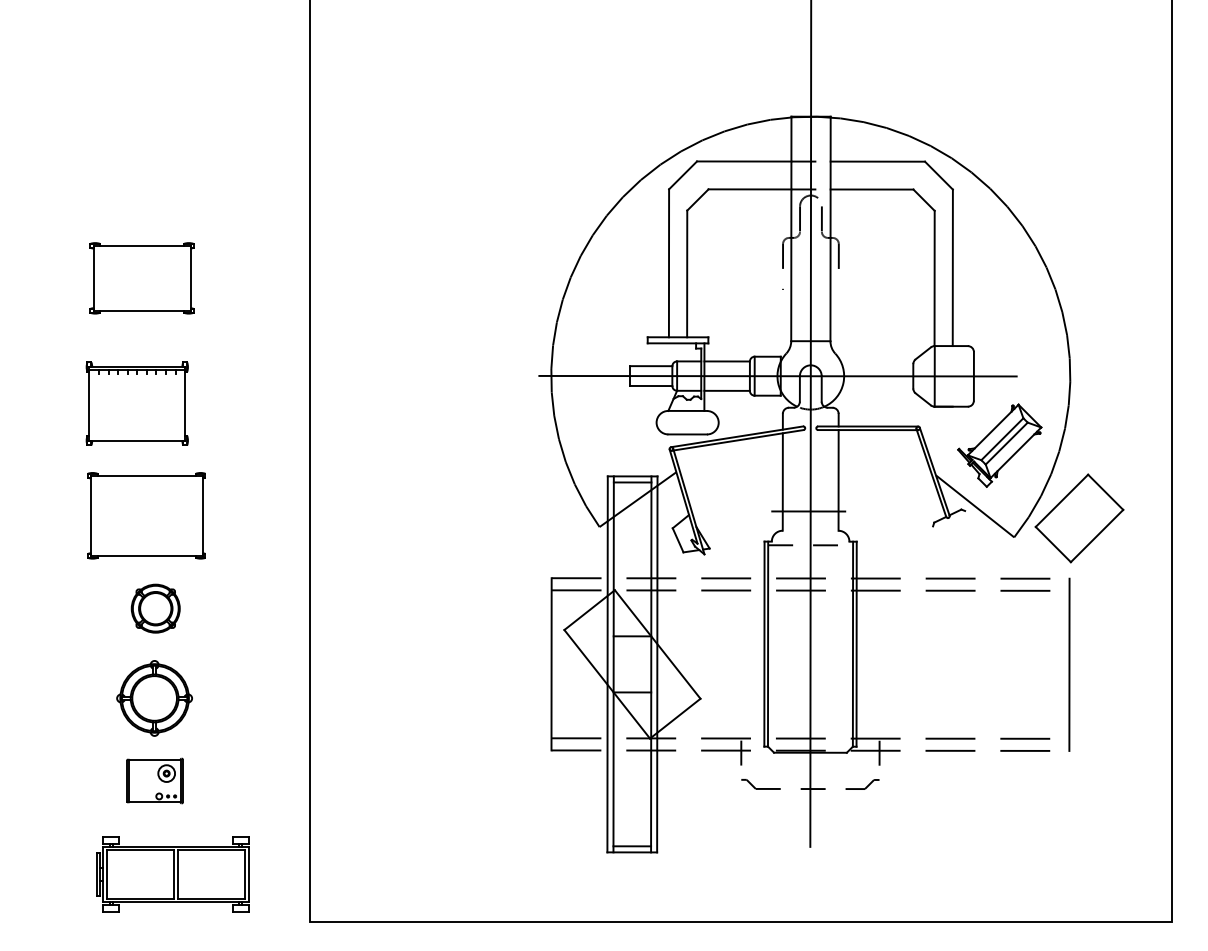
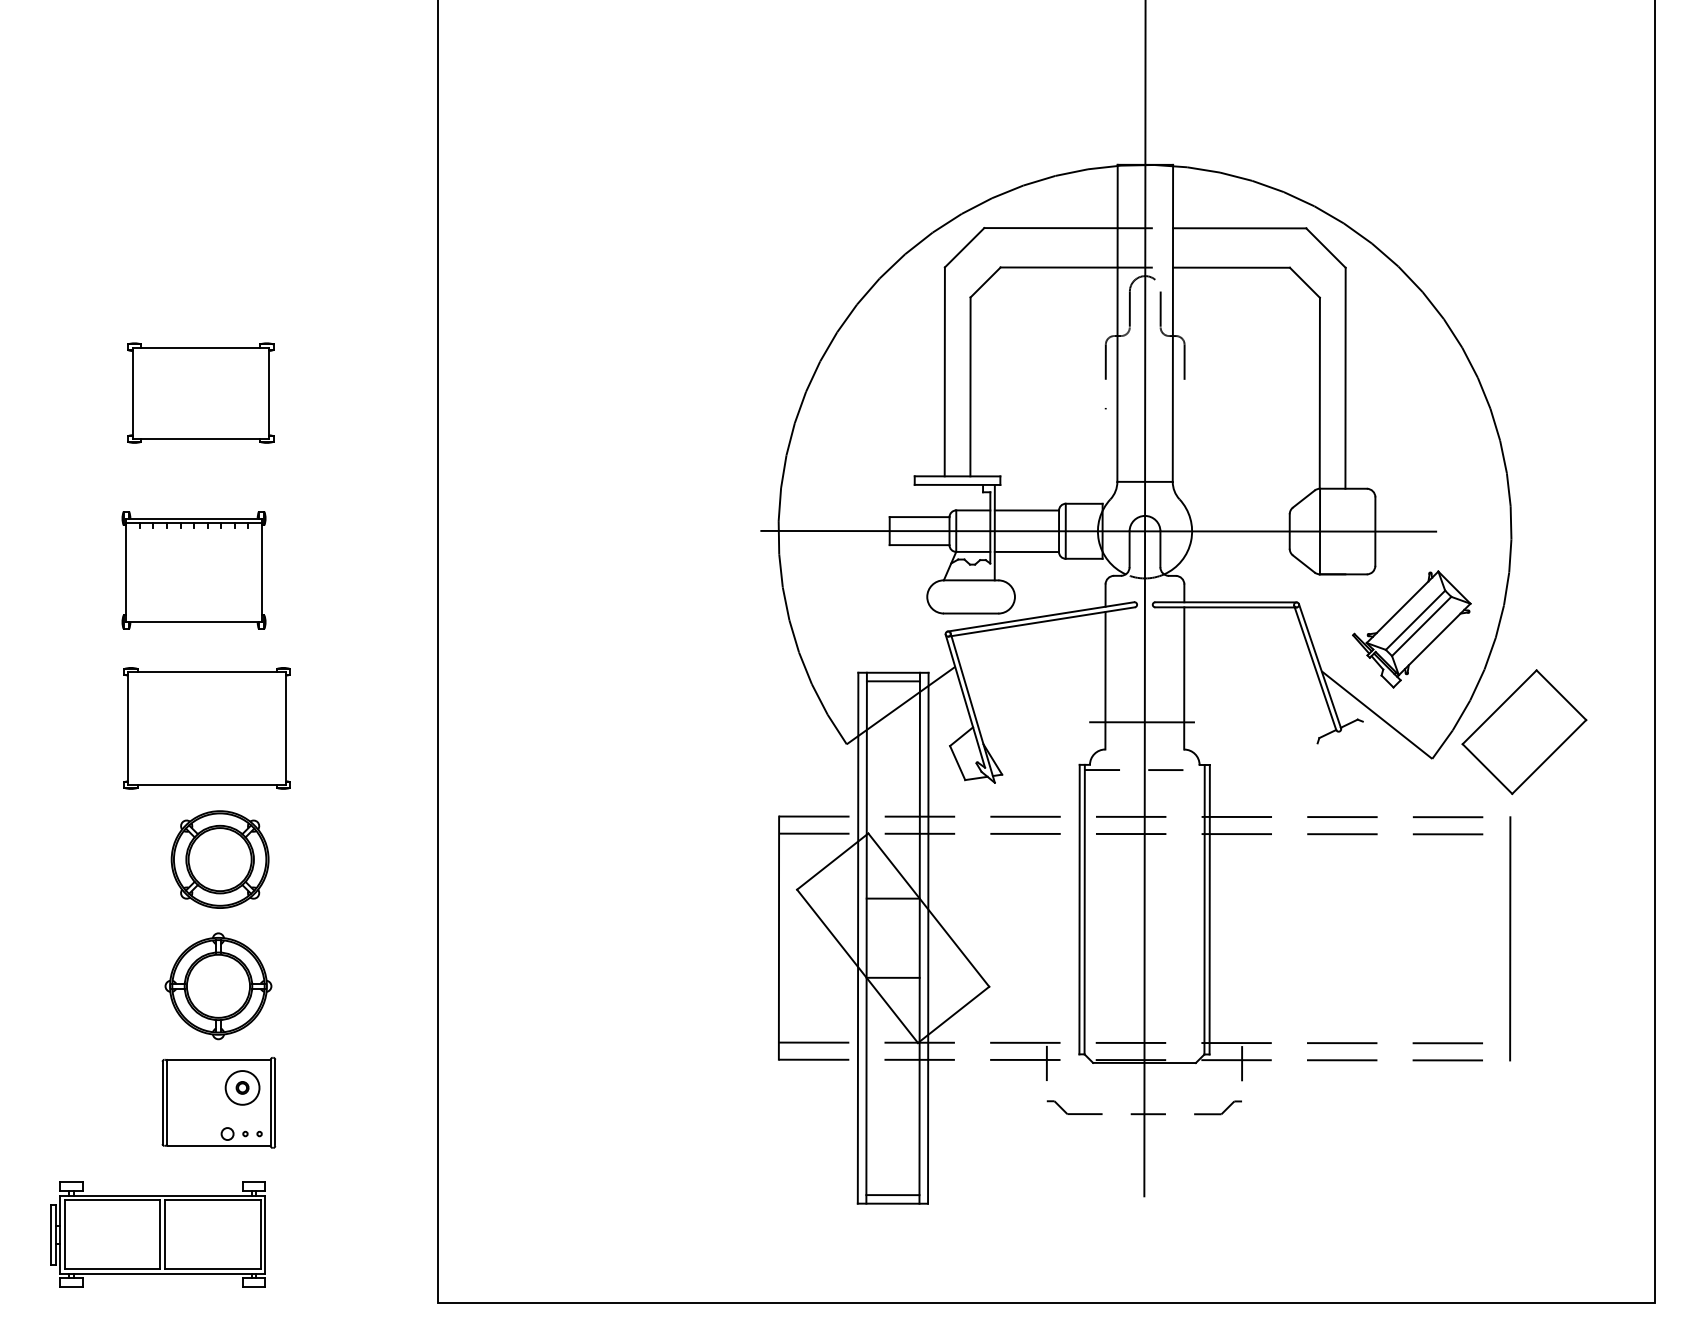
part: (155, 608) -> (219, 859), size x1.43
part: (154, 780) -> (218, 1102), size x1.43
part: (172, 874) -> (157, 1234), moved

